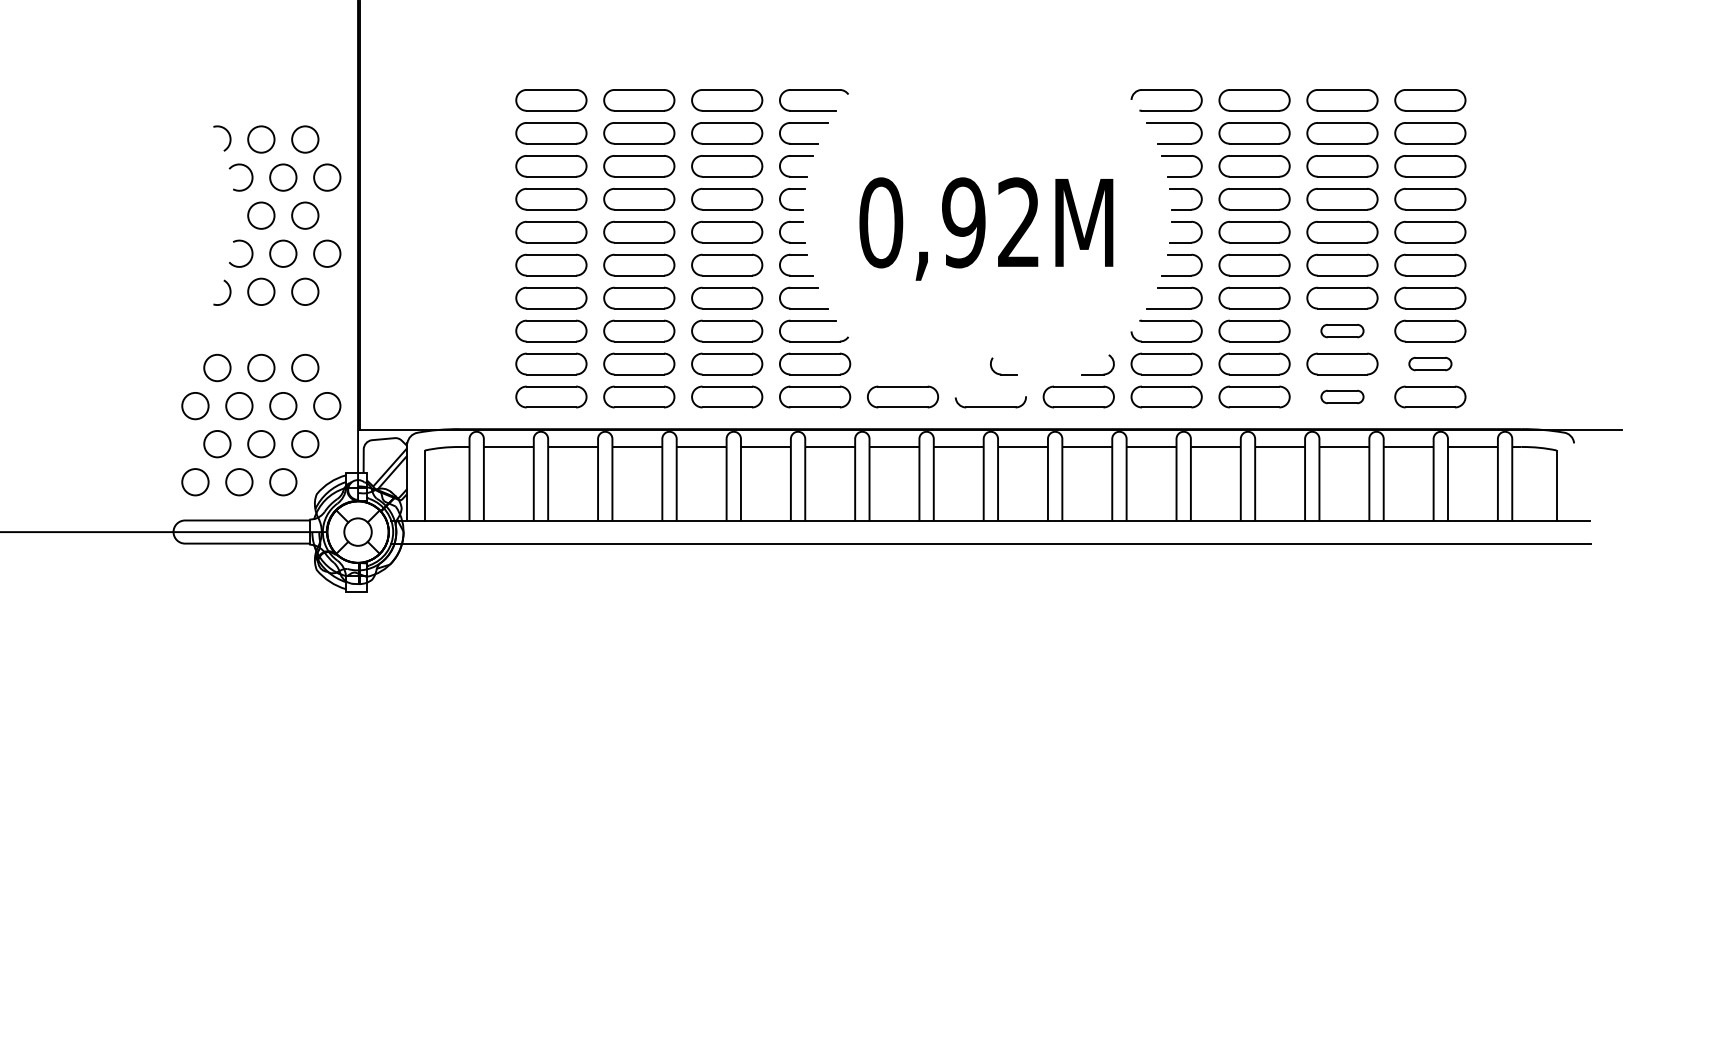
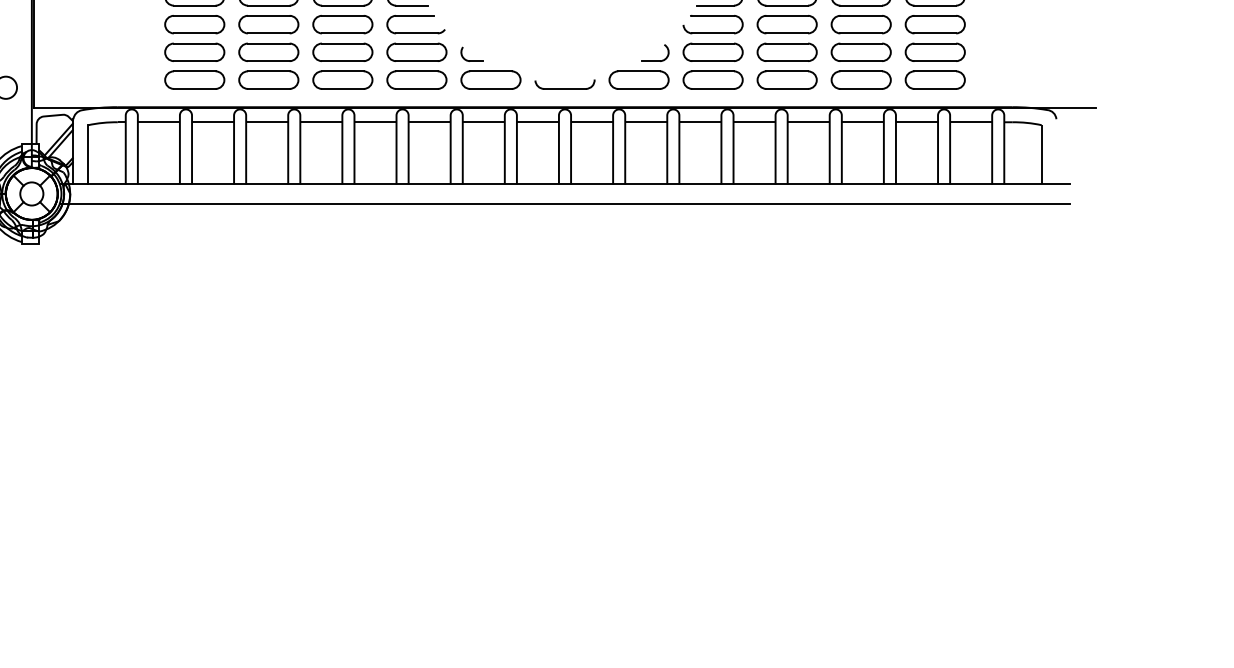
part: (1342, 330) -> (861, 24), size x1.67
part: (1430, 363) -> (935, 51), size x1.67
part: (1001, 373) -> (470, 60), moved
part: (1342, 396) -> (861, 79), size x1.67

